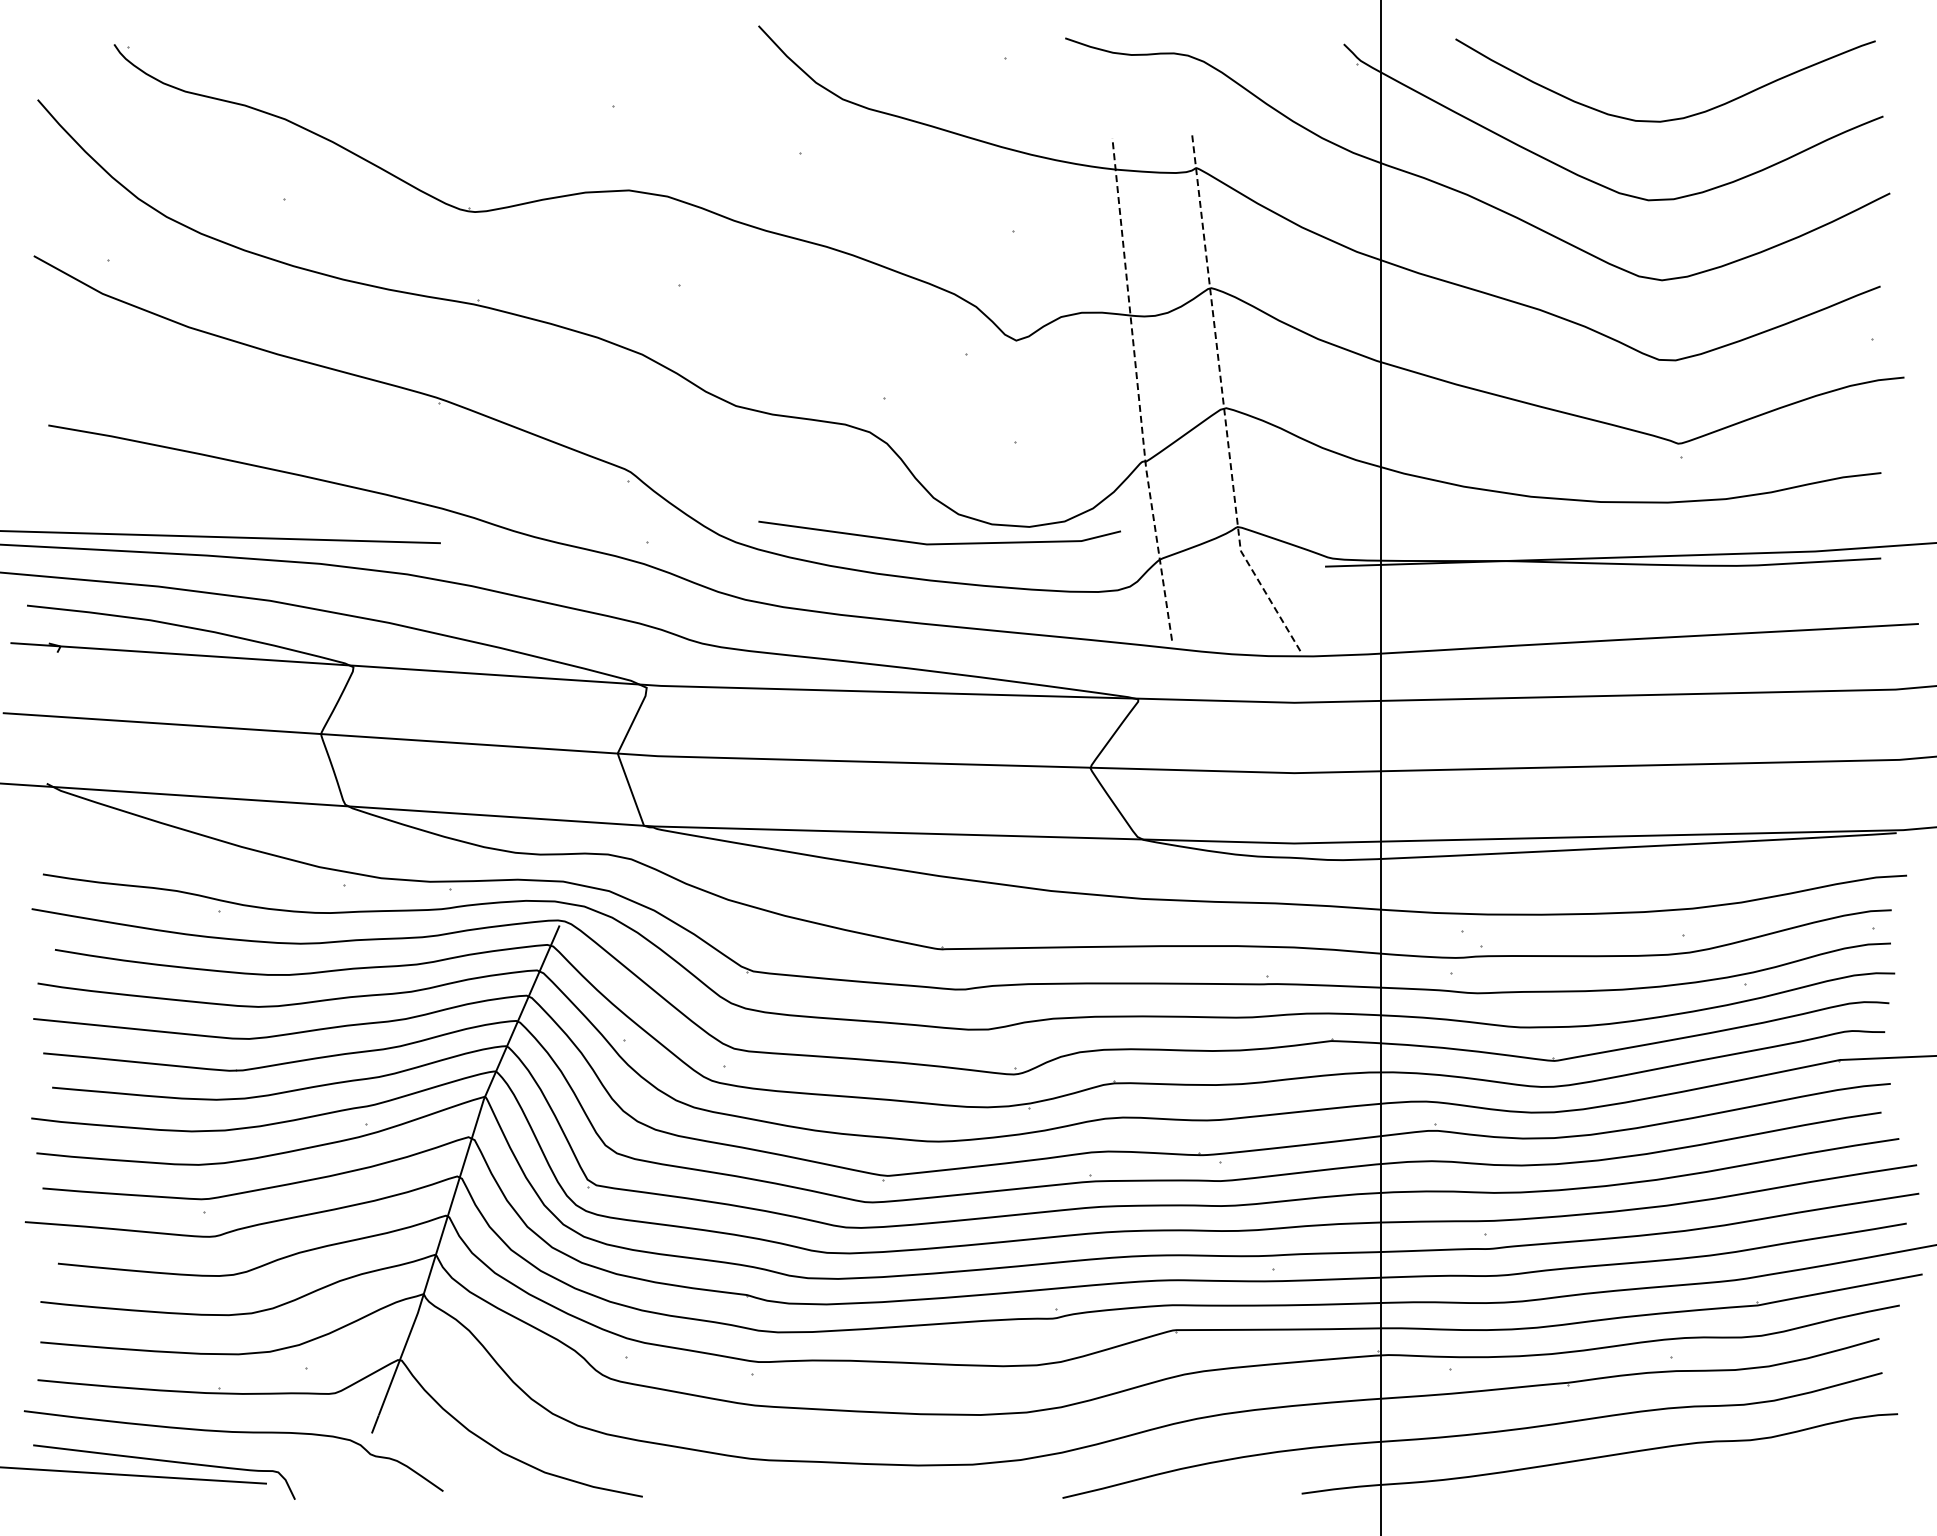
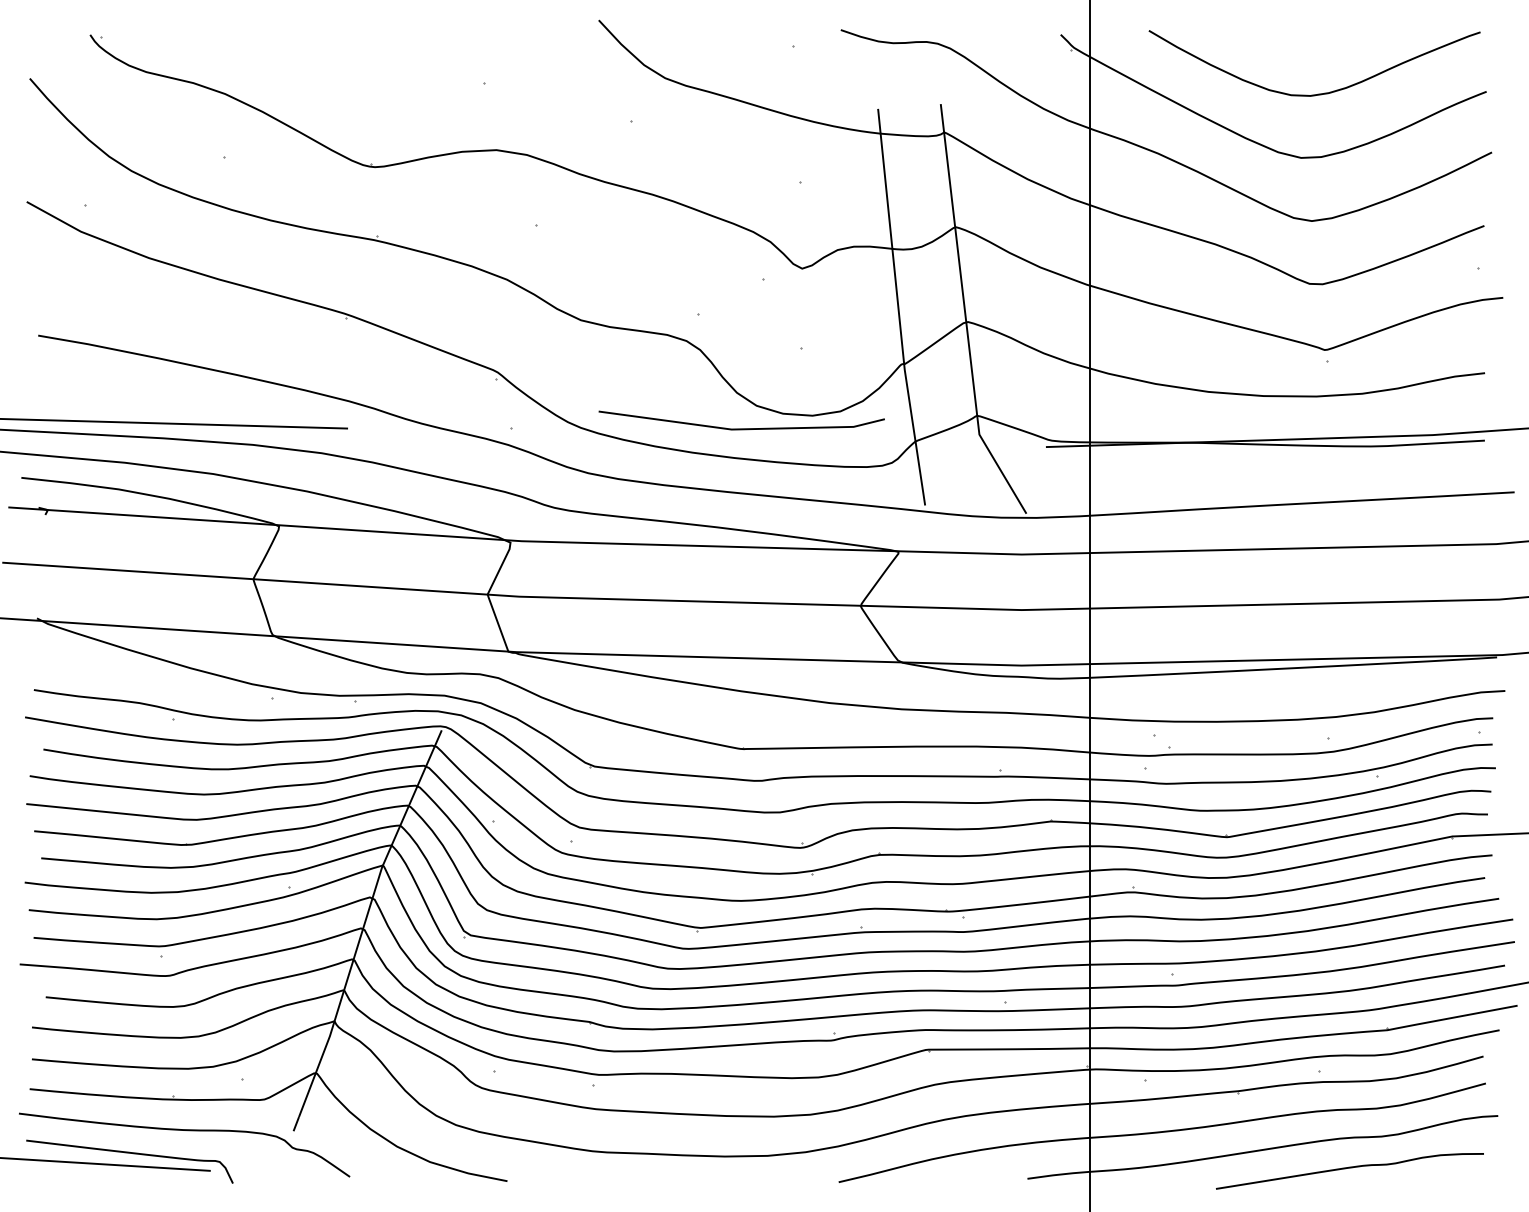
line: (1138, 390) -> (898, 308), dashed -> solid
line: (1223, 400) -> (965, 315), dashed -> solid
curve: (1710, 1480) -> (1350, 1168), added

